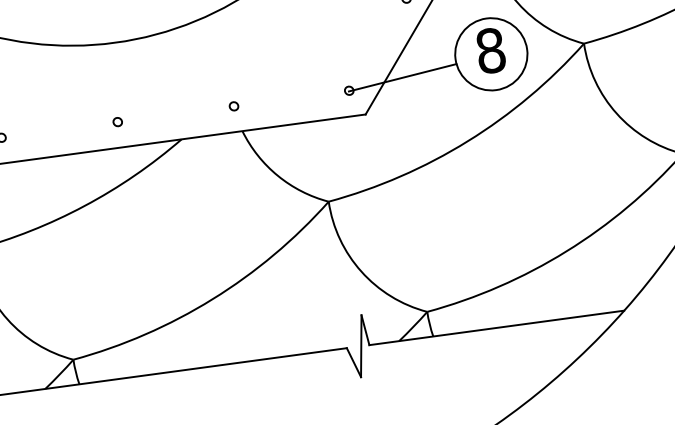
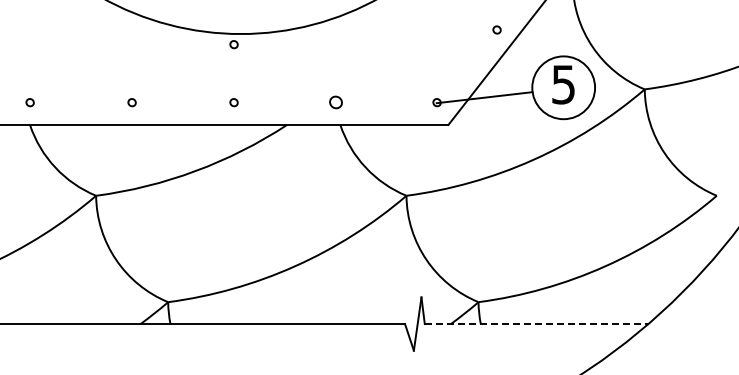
text: (490, 50) -> (563, 84), 8 -> 5
part: (108, 55) -> (233, 44), added
part: (233, 106) -> (335, 102), size x1.6
line: (496, 328) -> (536, 324), solid -> dashed

